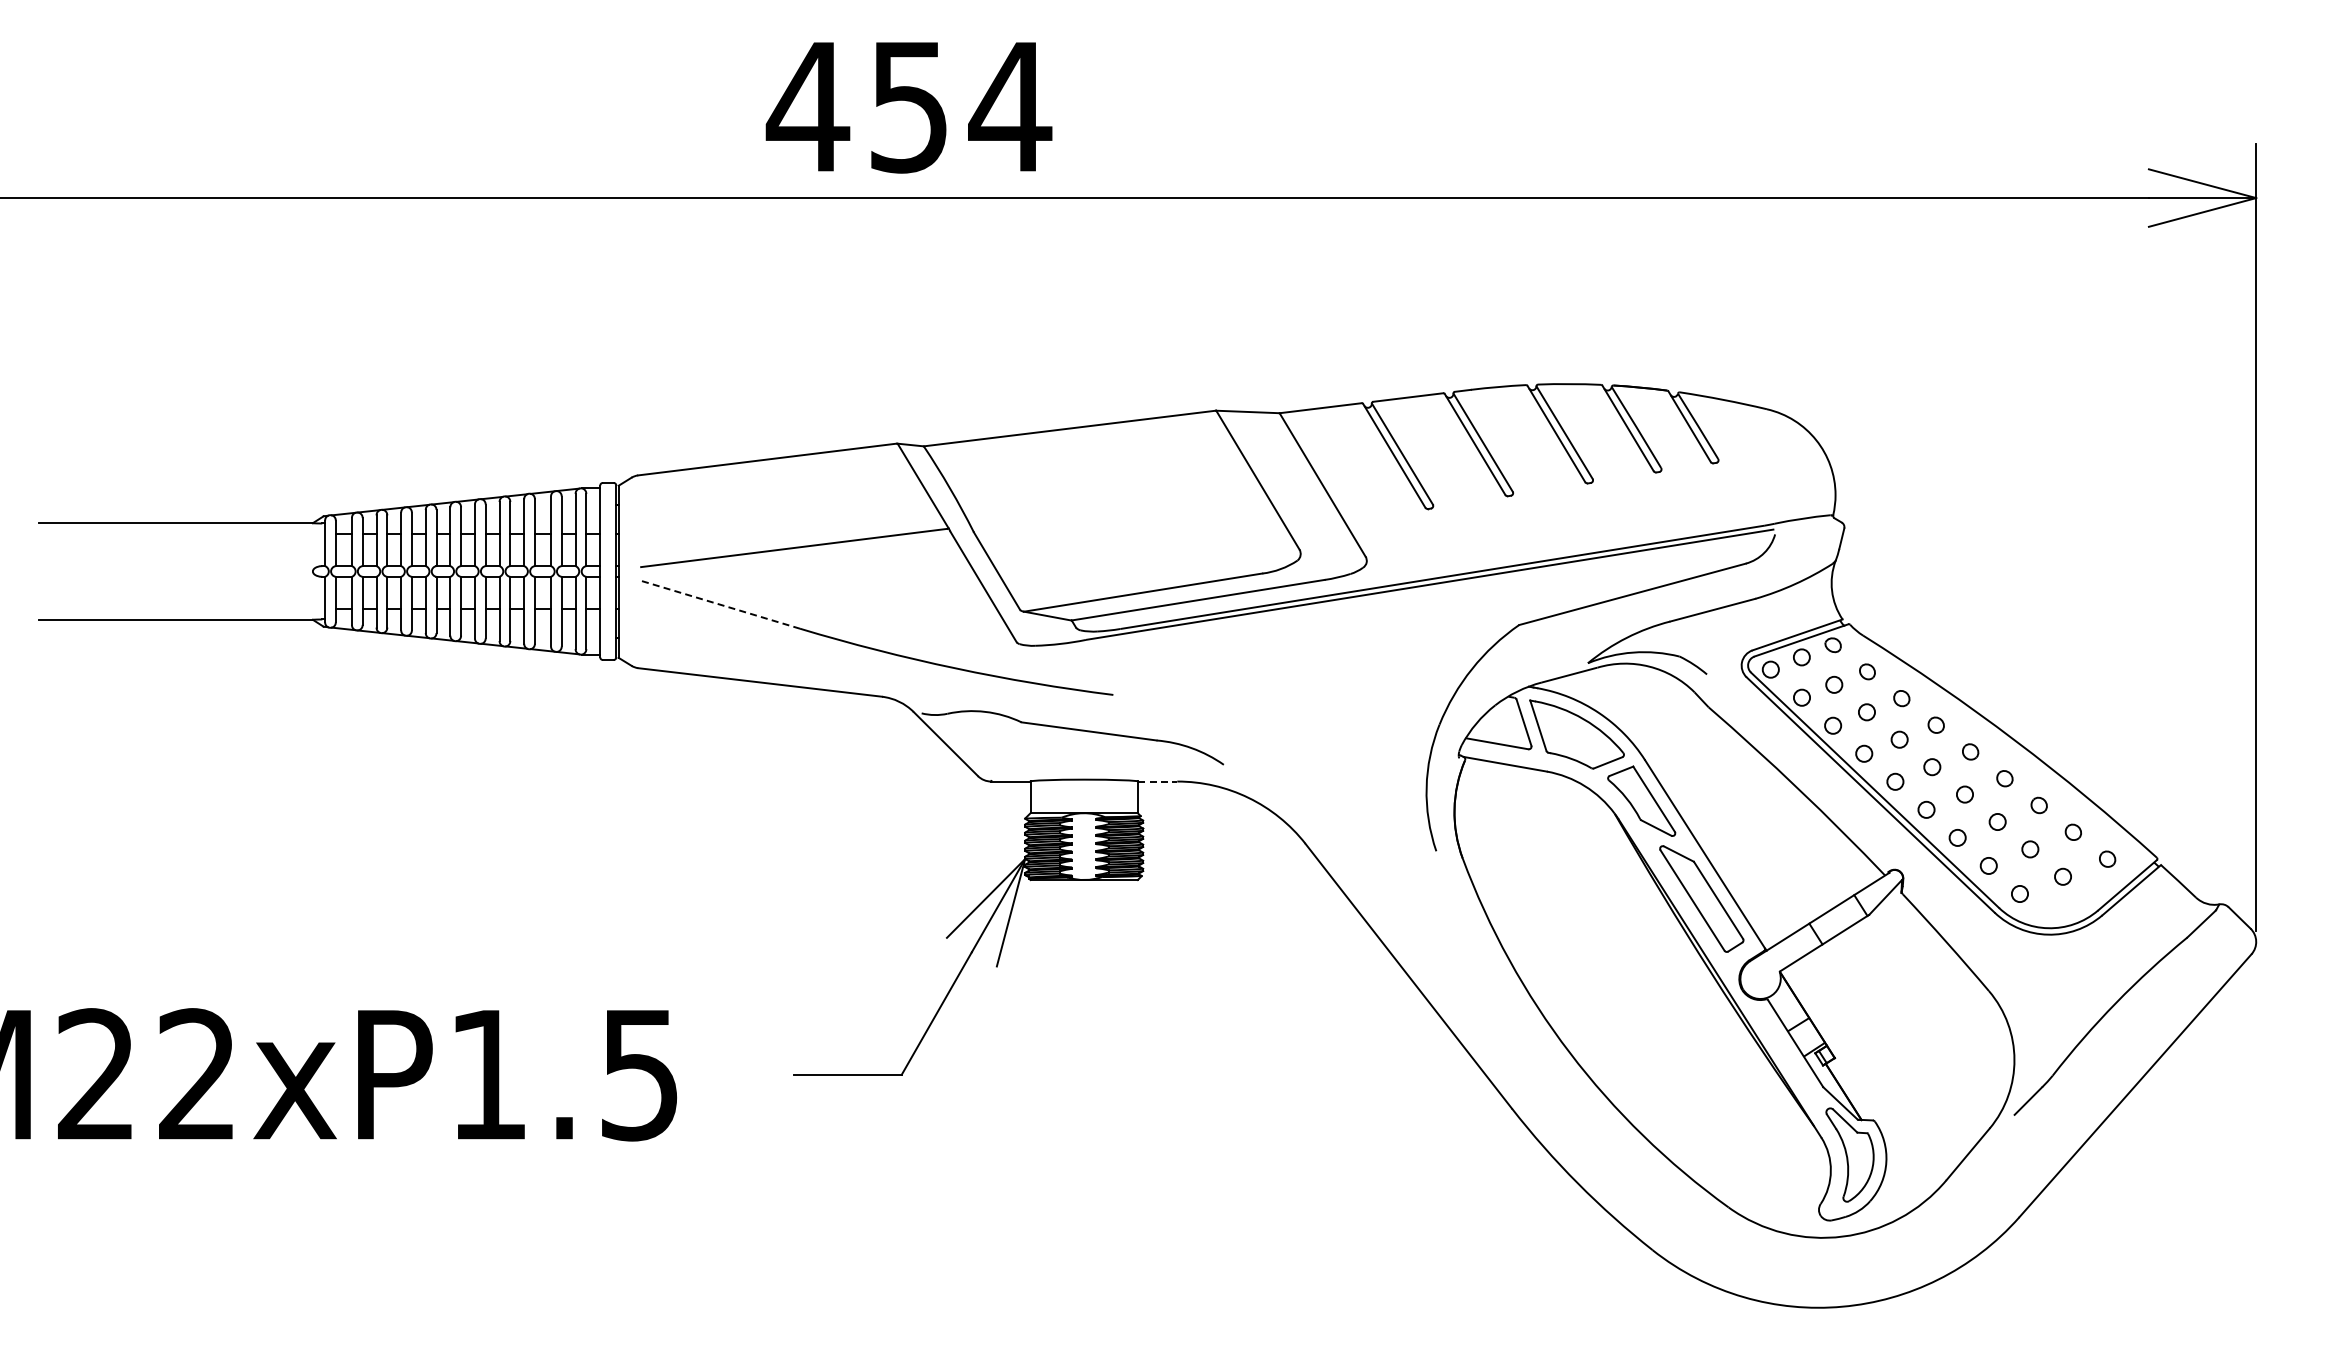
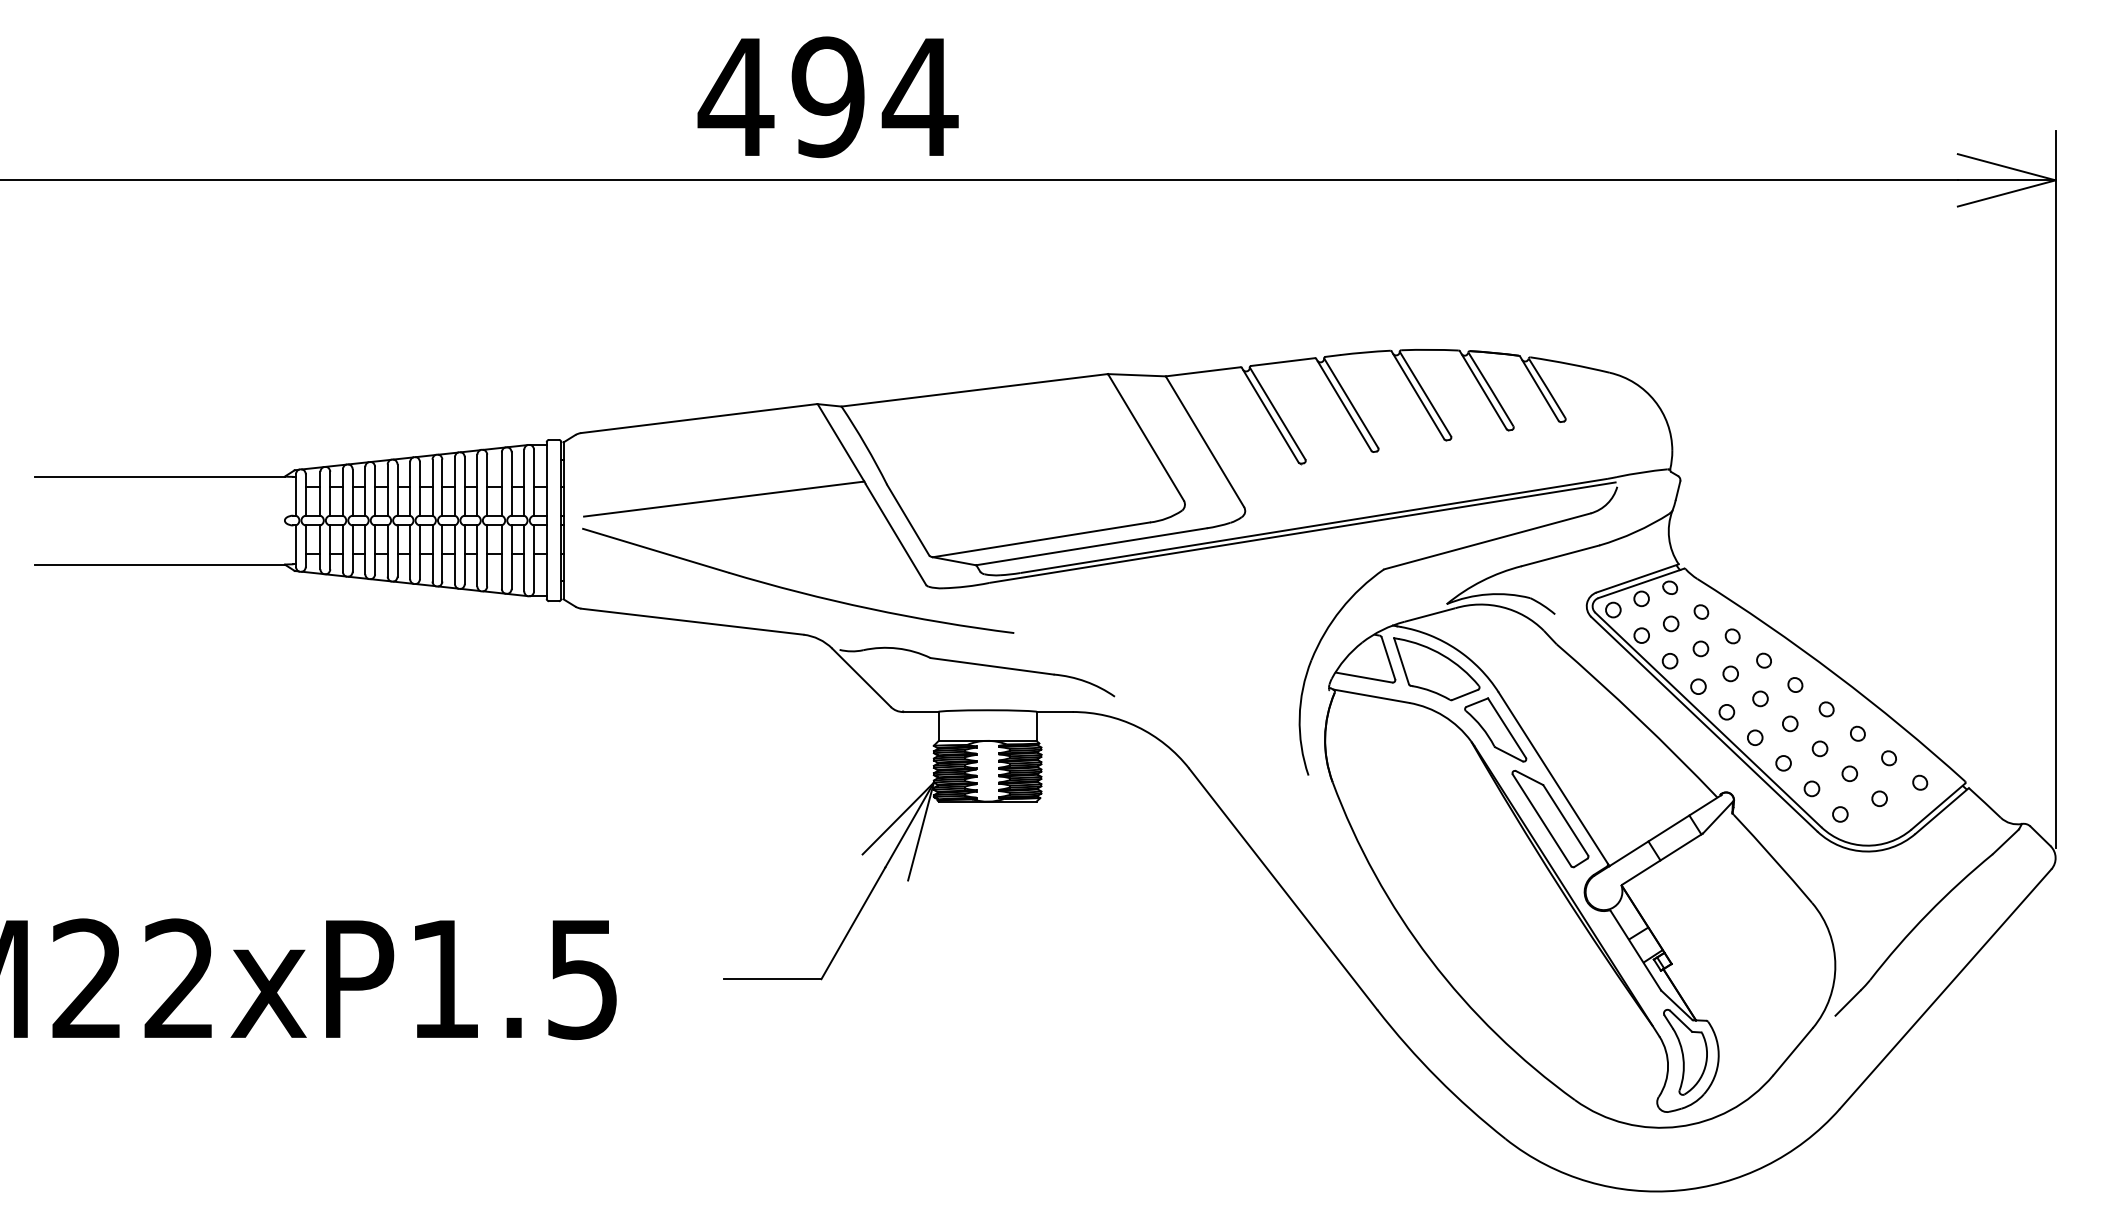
text: (908, 106) -> (827, 96), 454 -> 494
line: (719, 604) -> (655, 550), dashed -> solid
line: (1158, 781) -> (1055, 711), dashed -> solid

